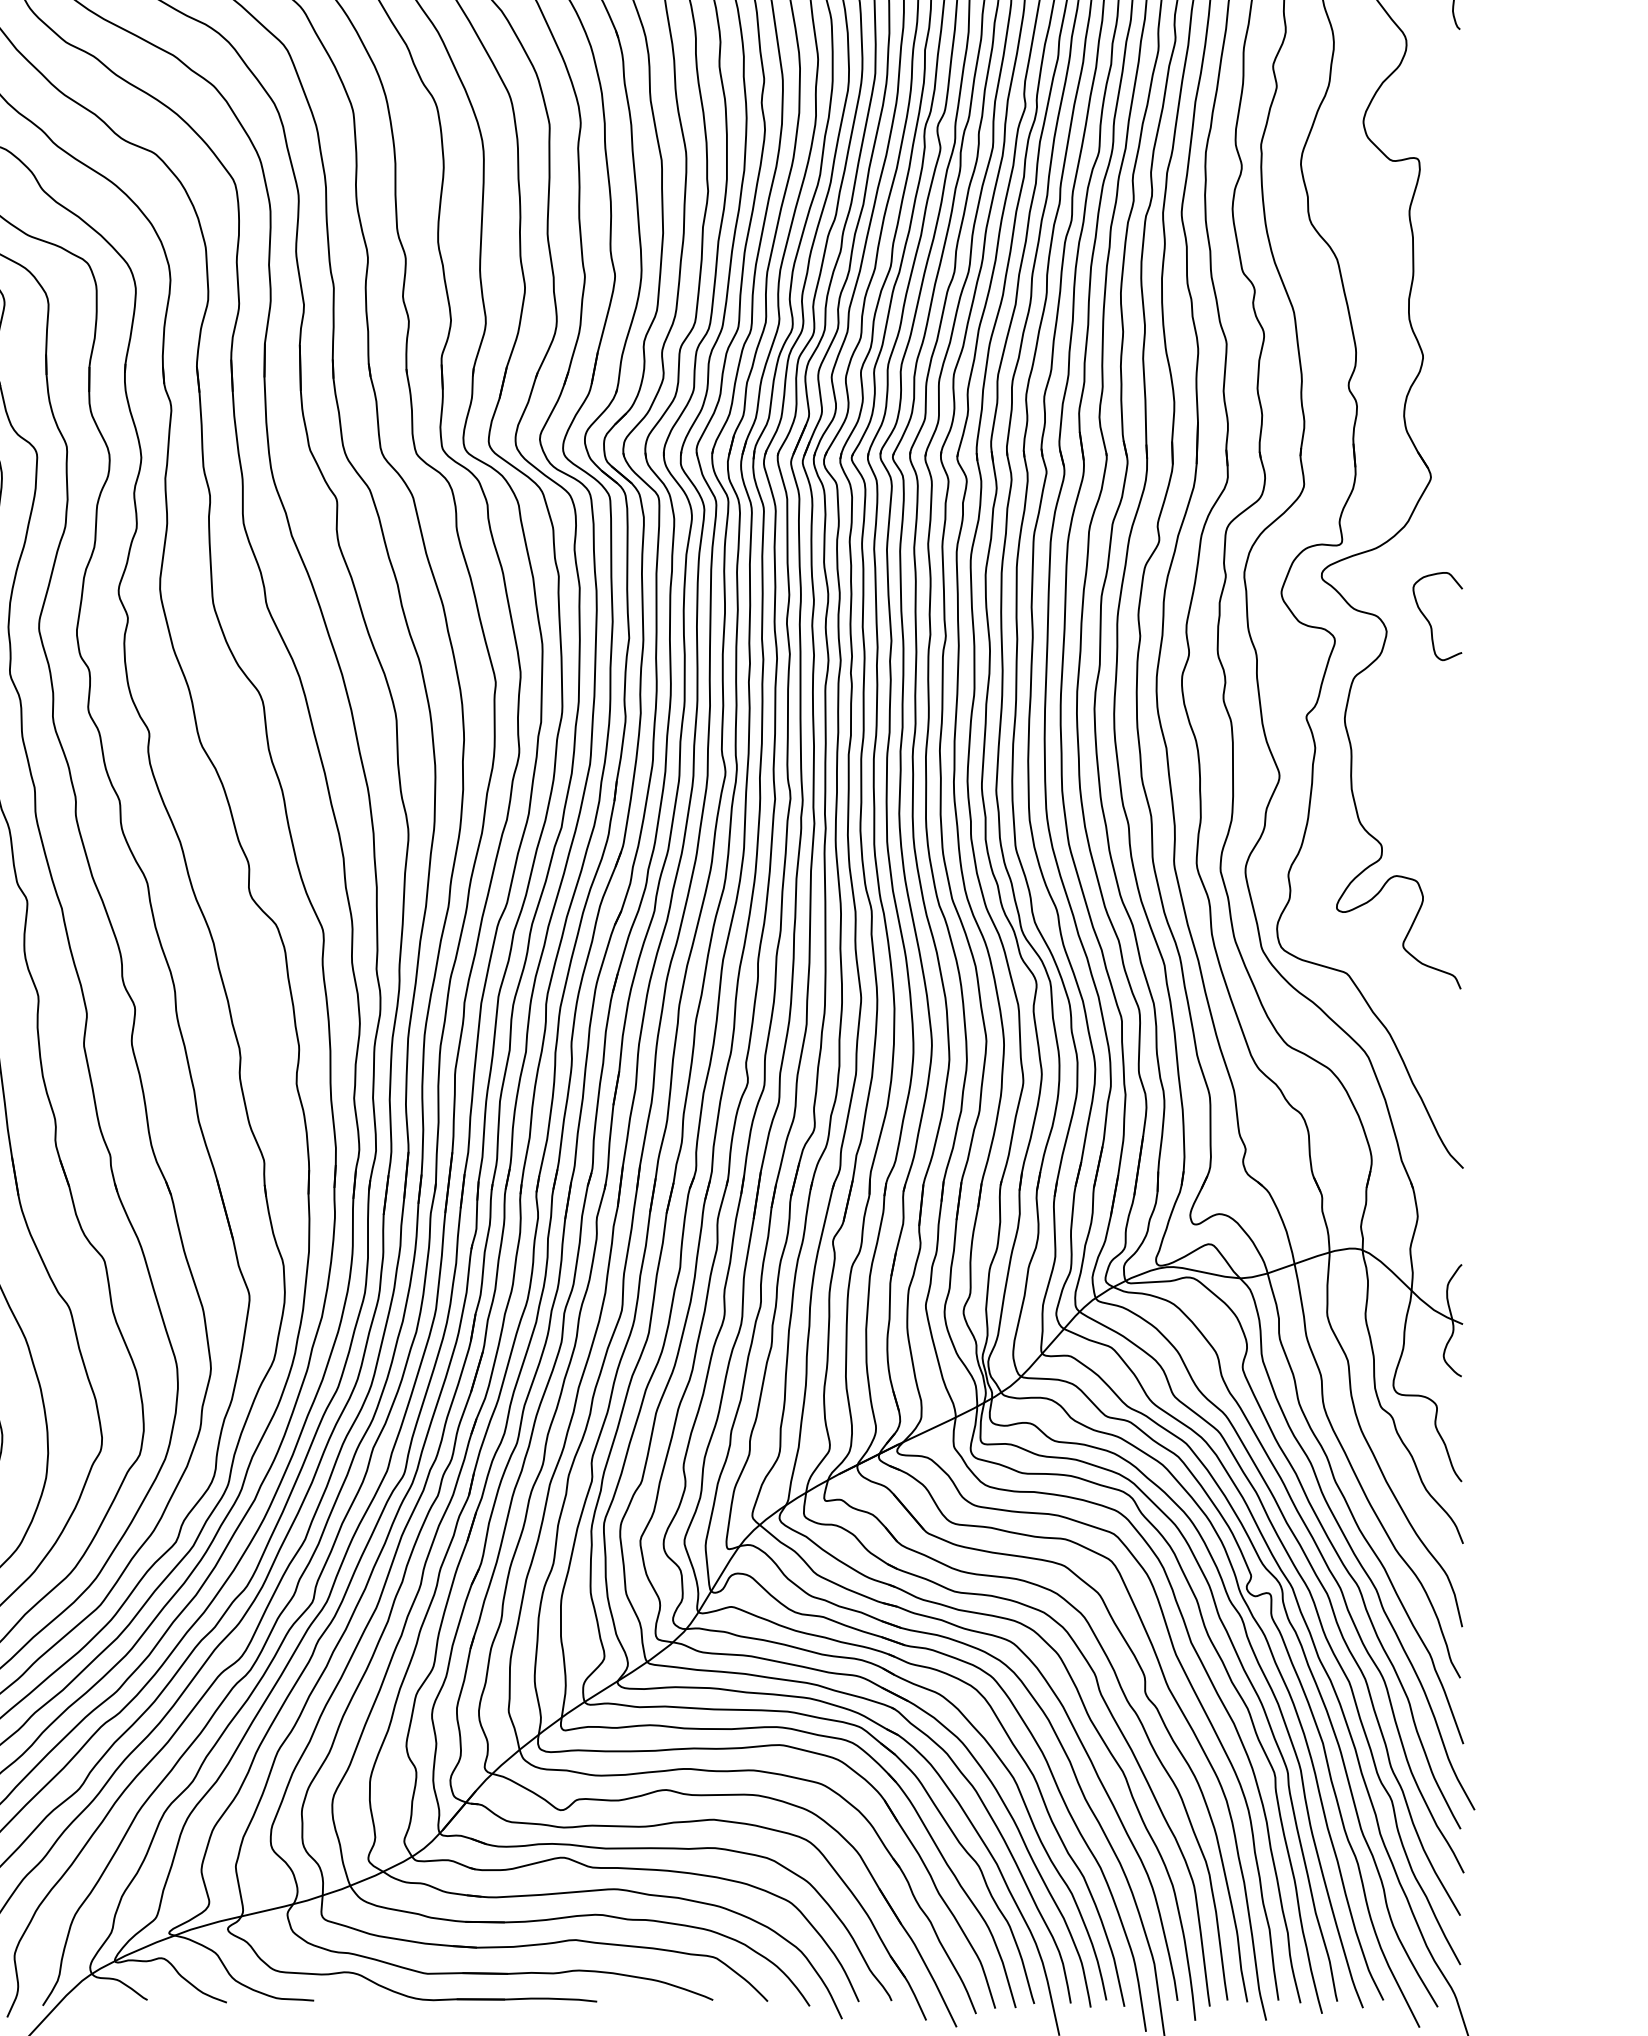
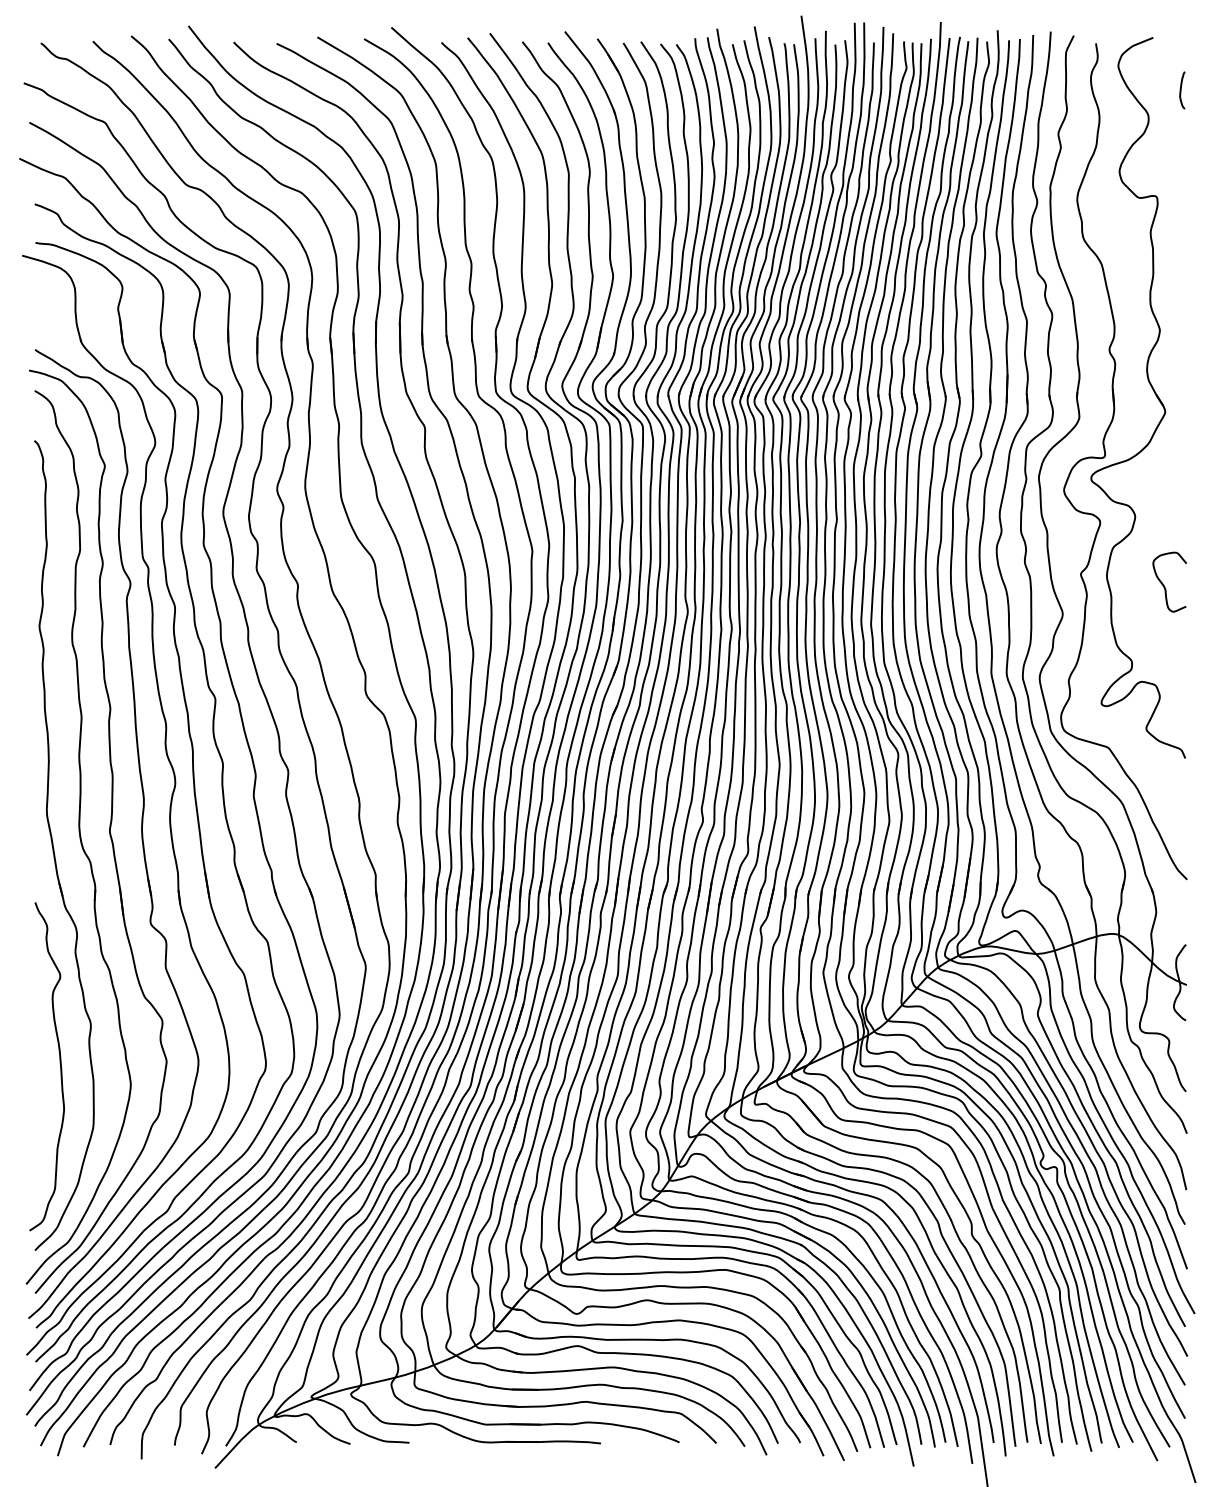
curve: (1428, 618) -> (1163, 583), moved

